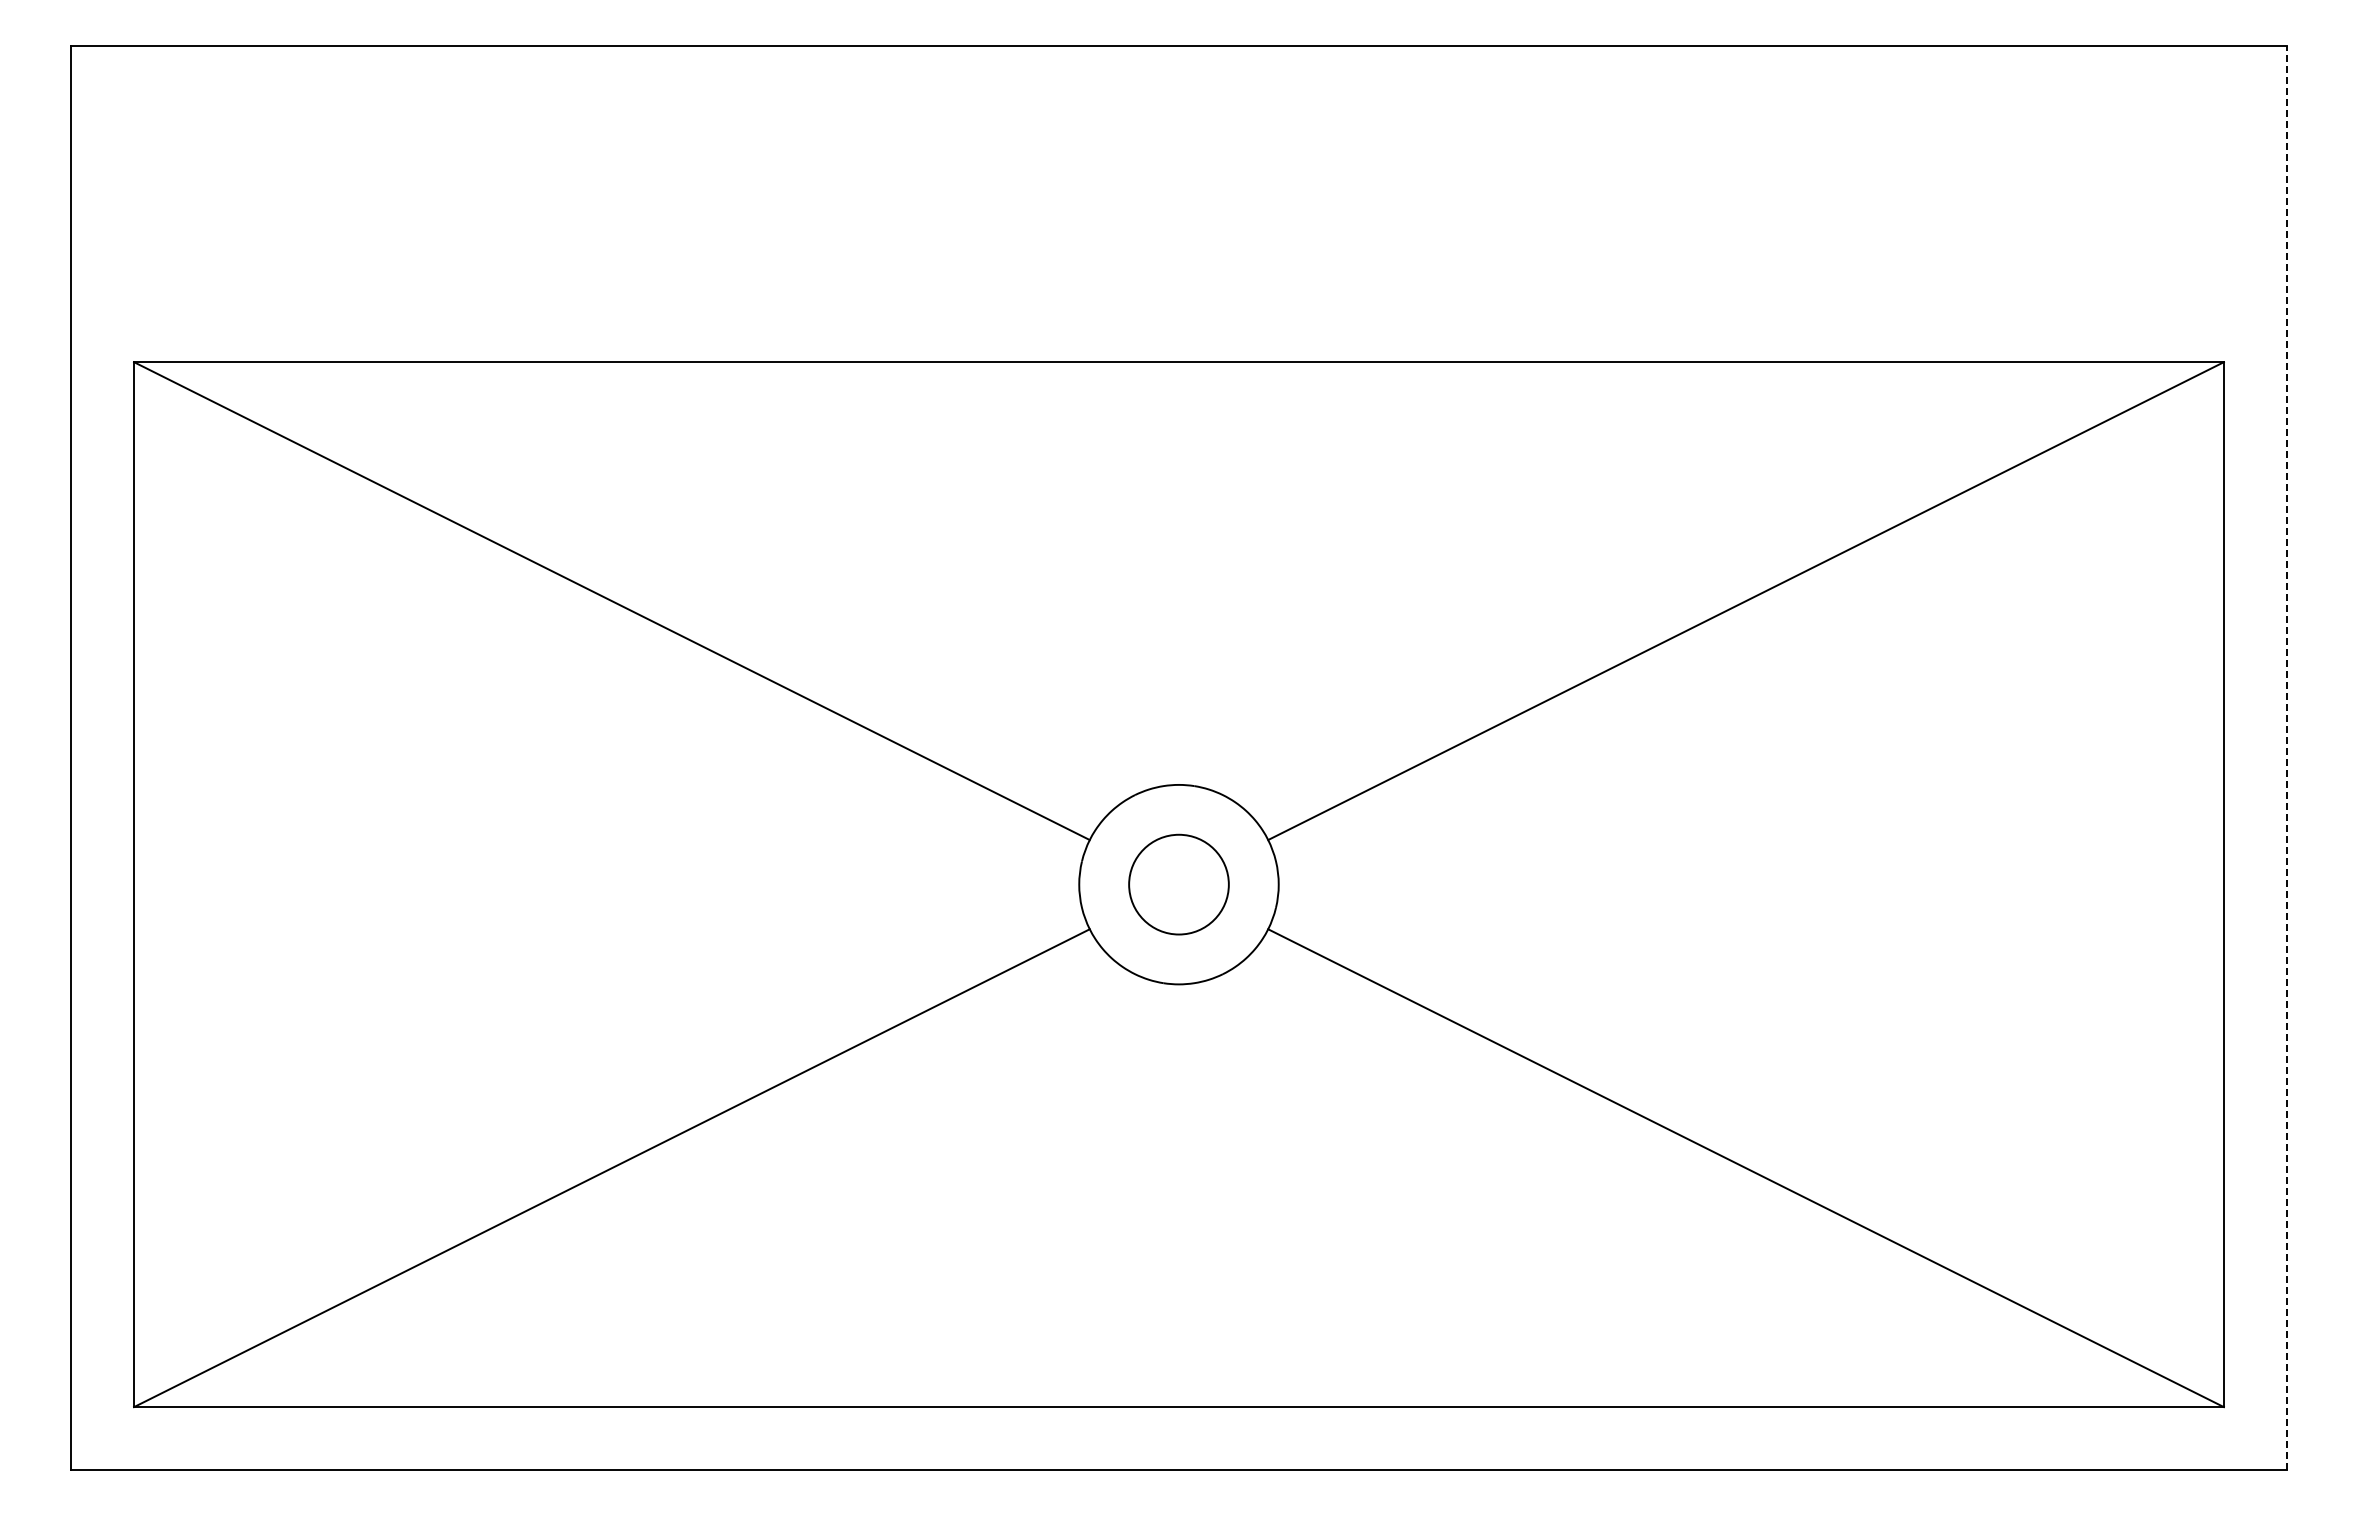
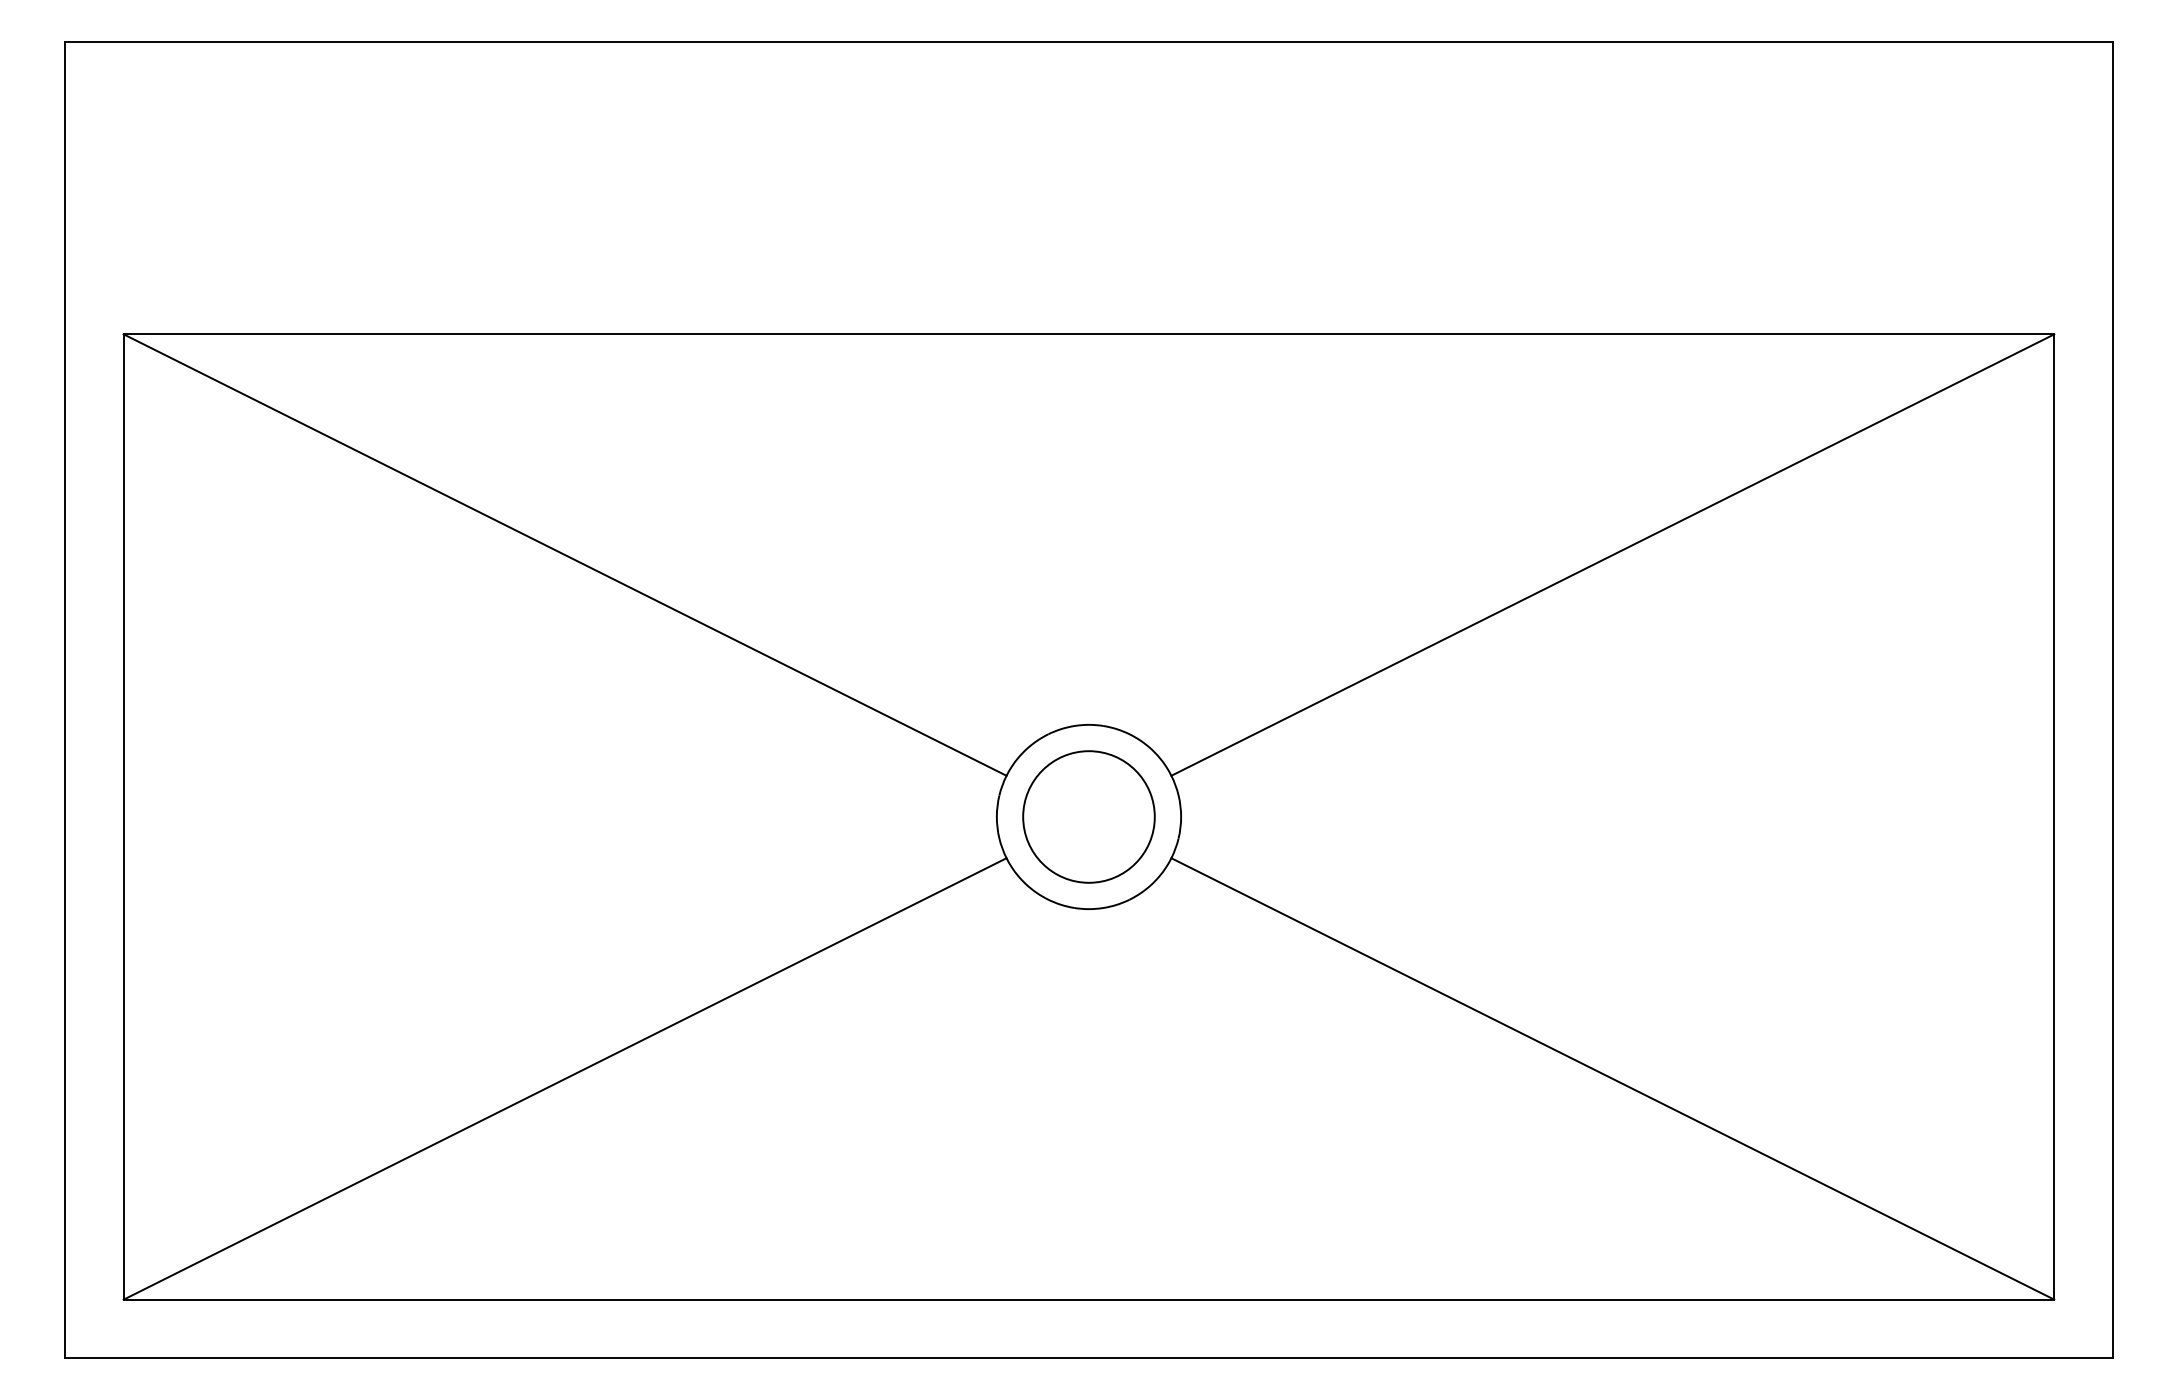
line: (2287, 757) -> (2113, 699), dashed -> solid
circle: (1178, 884) -> (1088, 816), size x1.43

